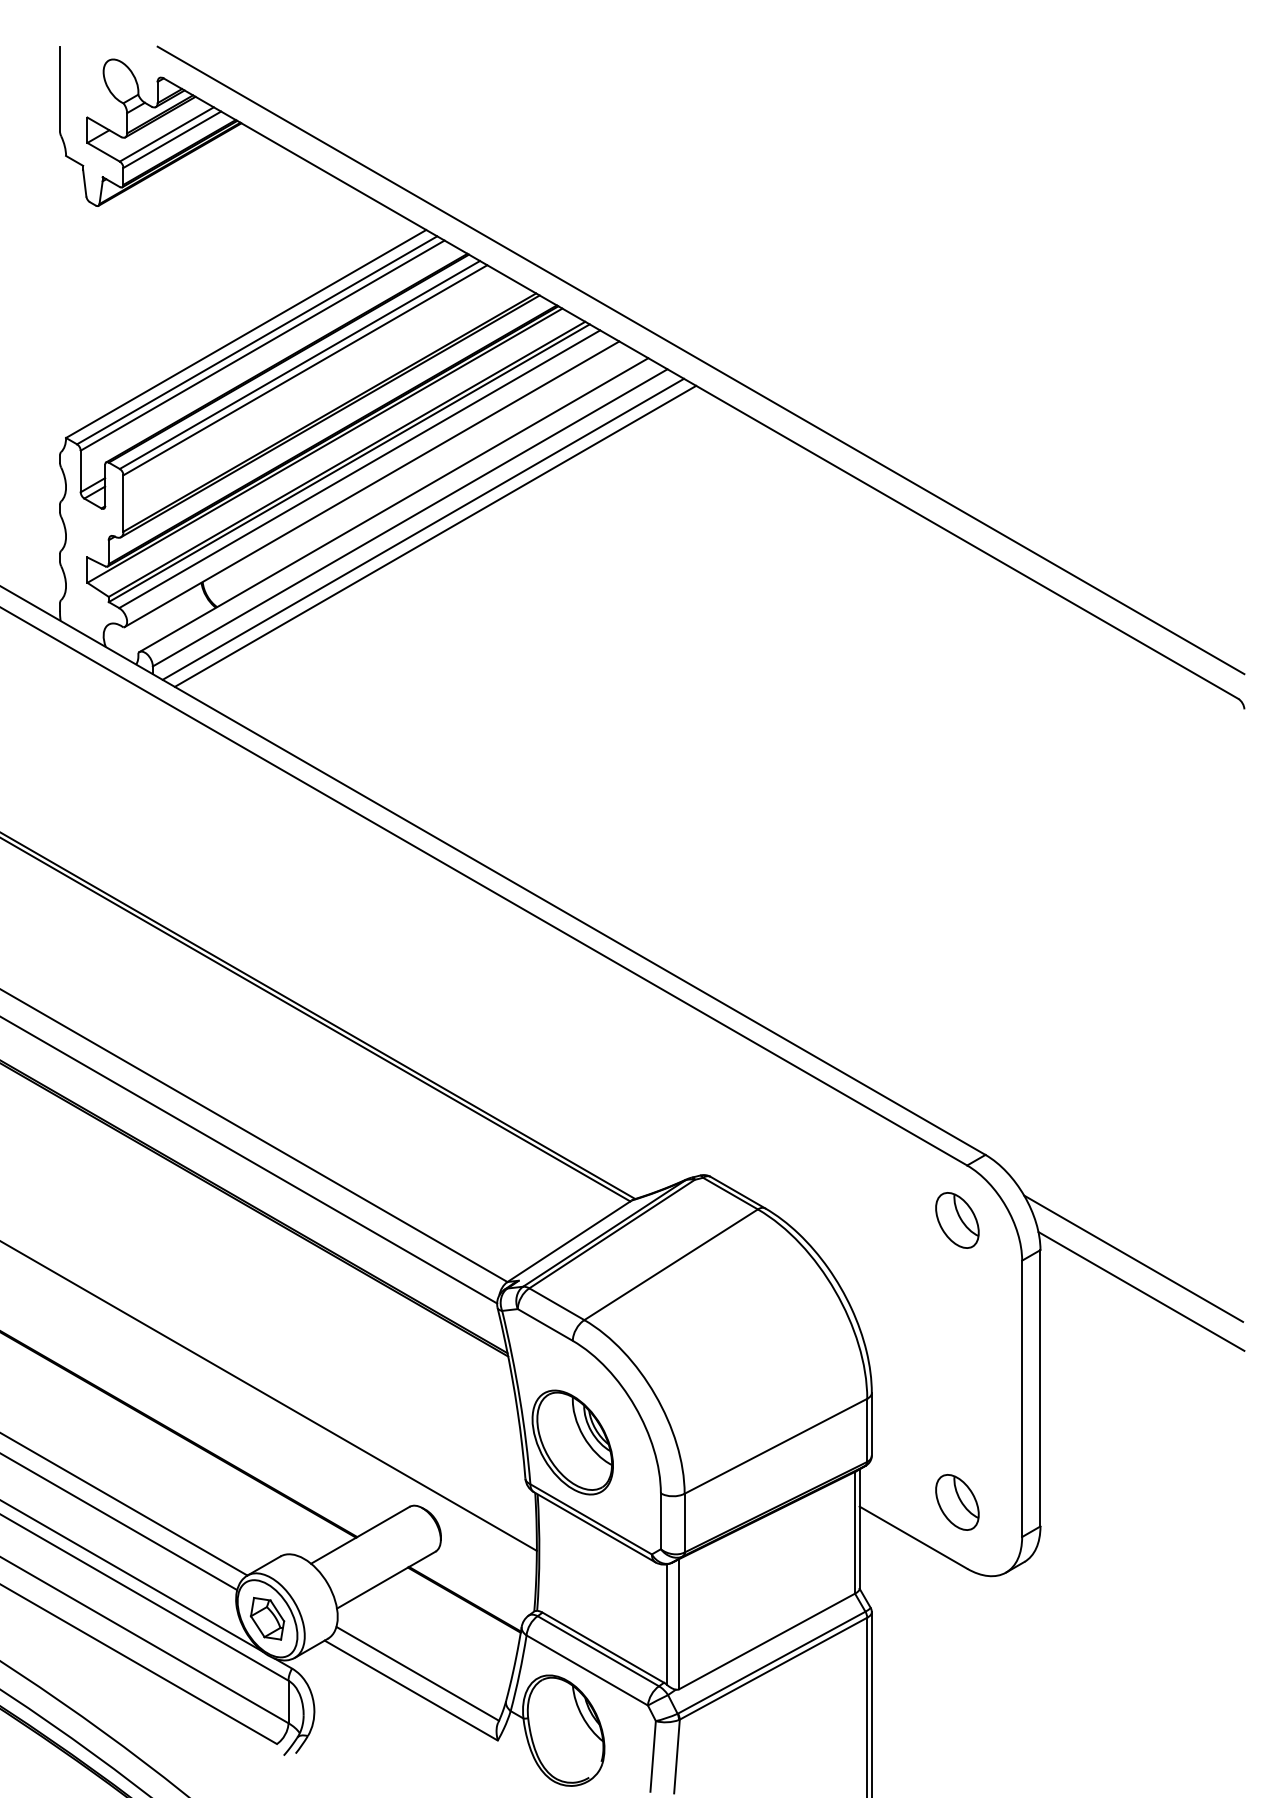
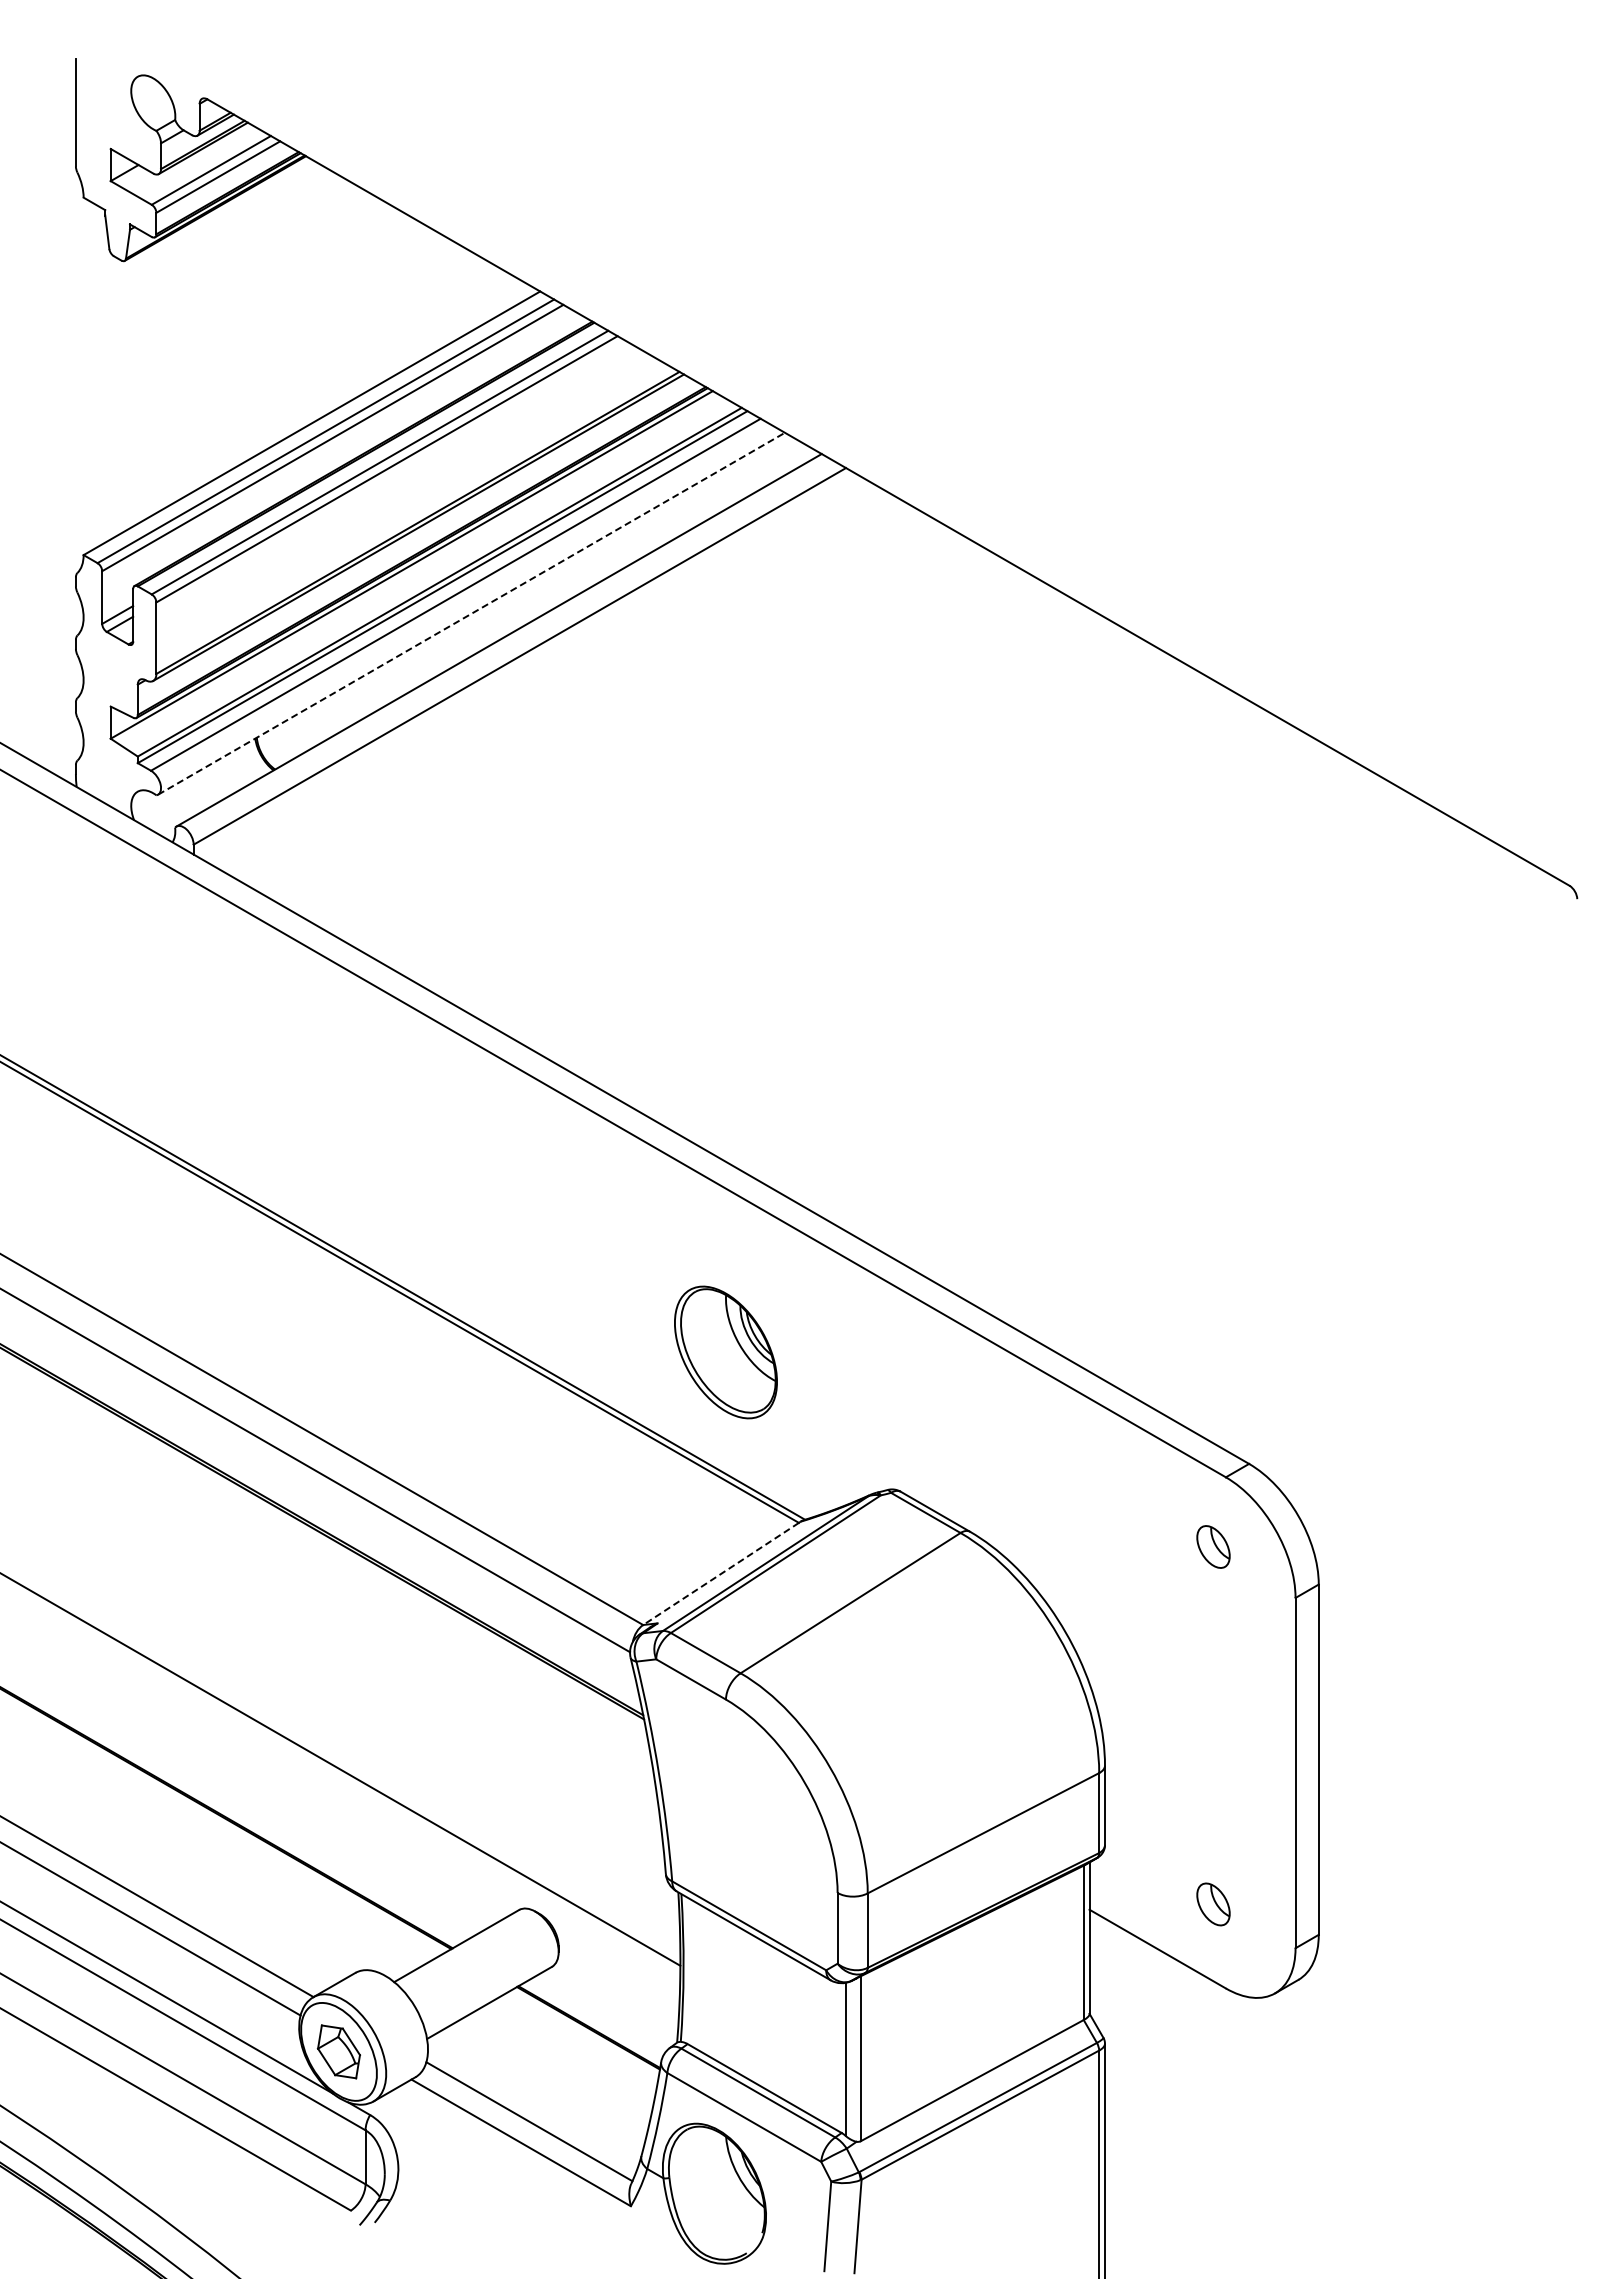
line: (701, 360) -> (888, 456), removed
line: (372, 484) -> (471, 613), solid -> dashed
line: (423, 529) -> (536, 670), removed
line: (435, 536) -> (551, 679), removed
part: (957, 1220) -> (1213, 1546), size x0.6
line: (568, 1242) -> (720, 1574), solid -> dashed
line: (1133, 1258) -> (1436, 1595), removed
line: (1141, 1291) -> (1446, 1636), removed
part: (572, 1442) -> (725, 1352), moved
part: (957, 1502) -> (1213, 1904), size x0.6

